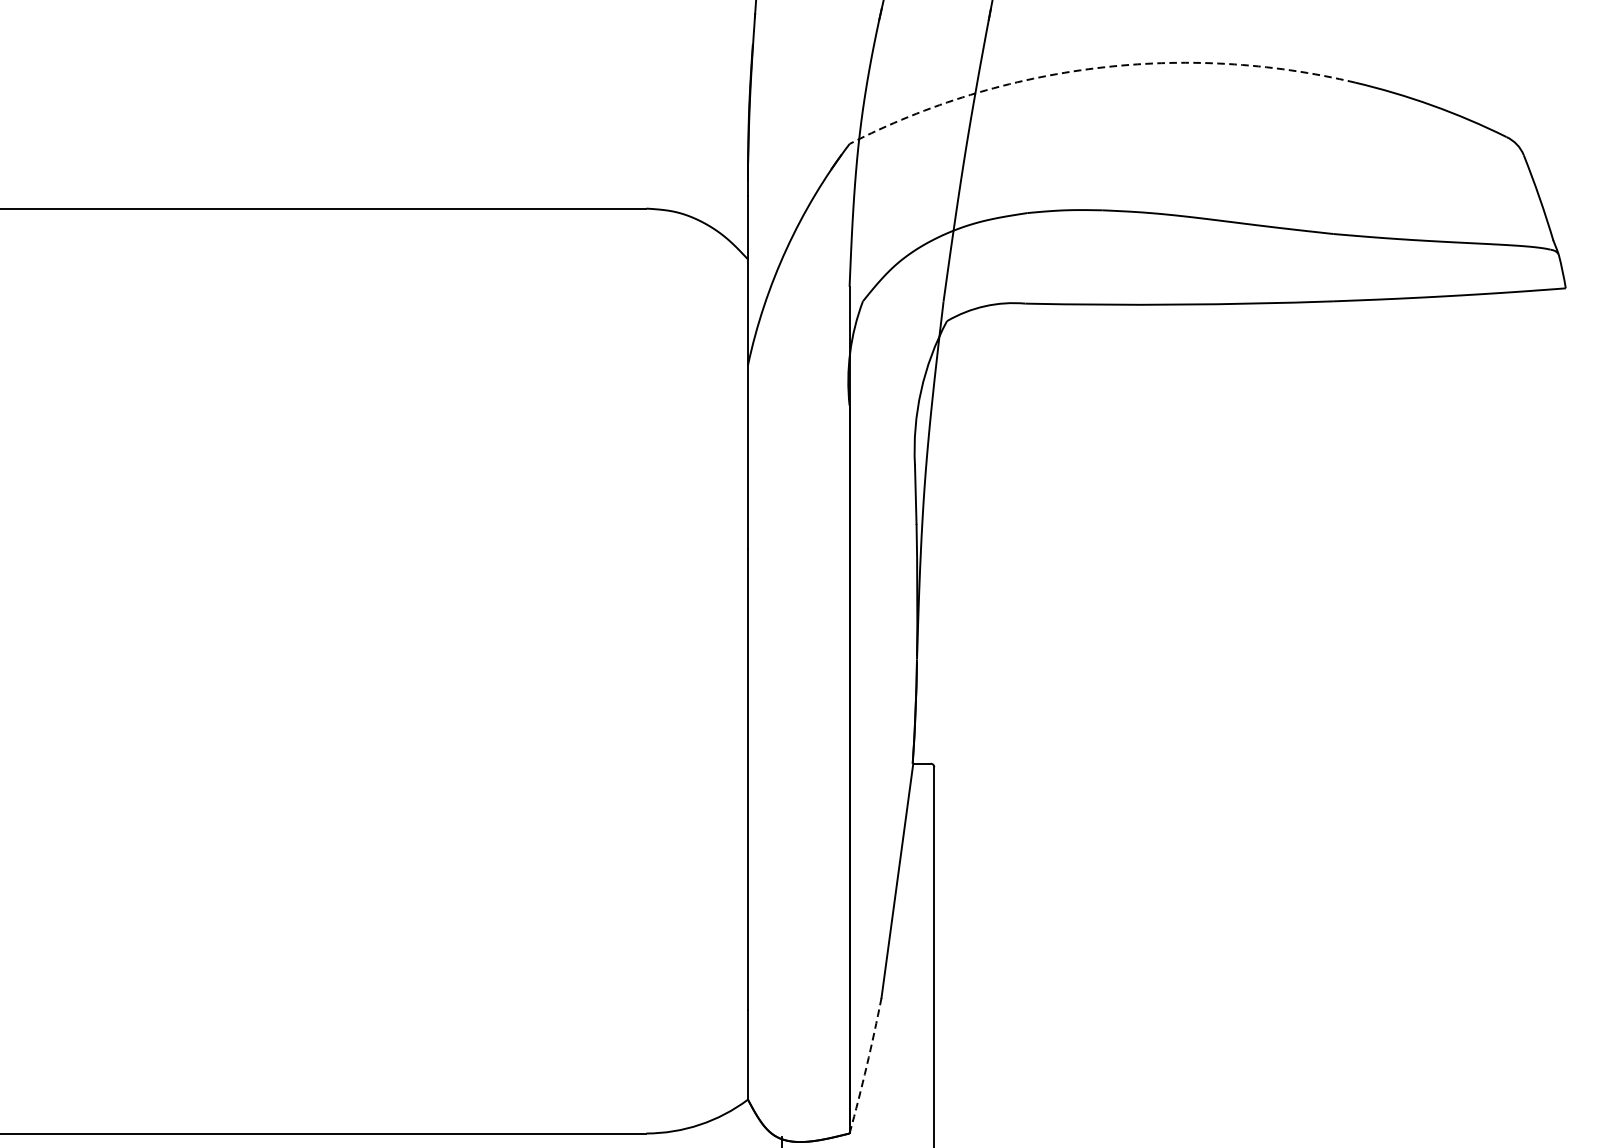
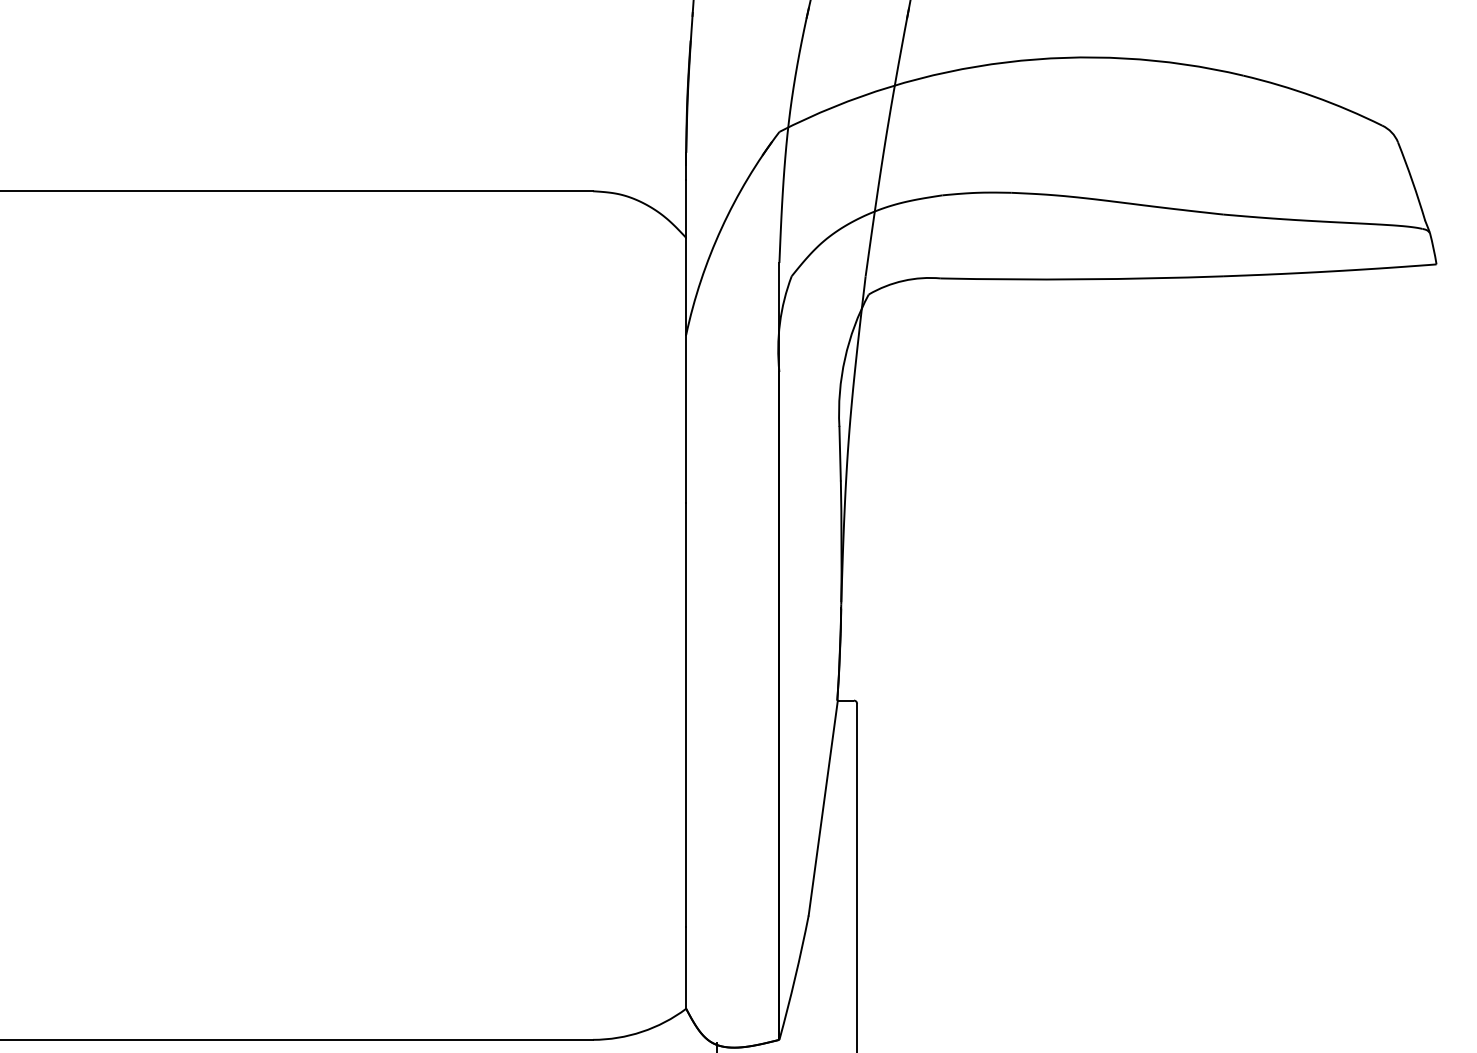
arc: (1097, 68) -> (1006, 62), dashed -> solid
arc: (867, 1065) -> (795, 977), dashed -> solid

